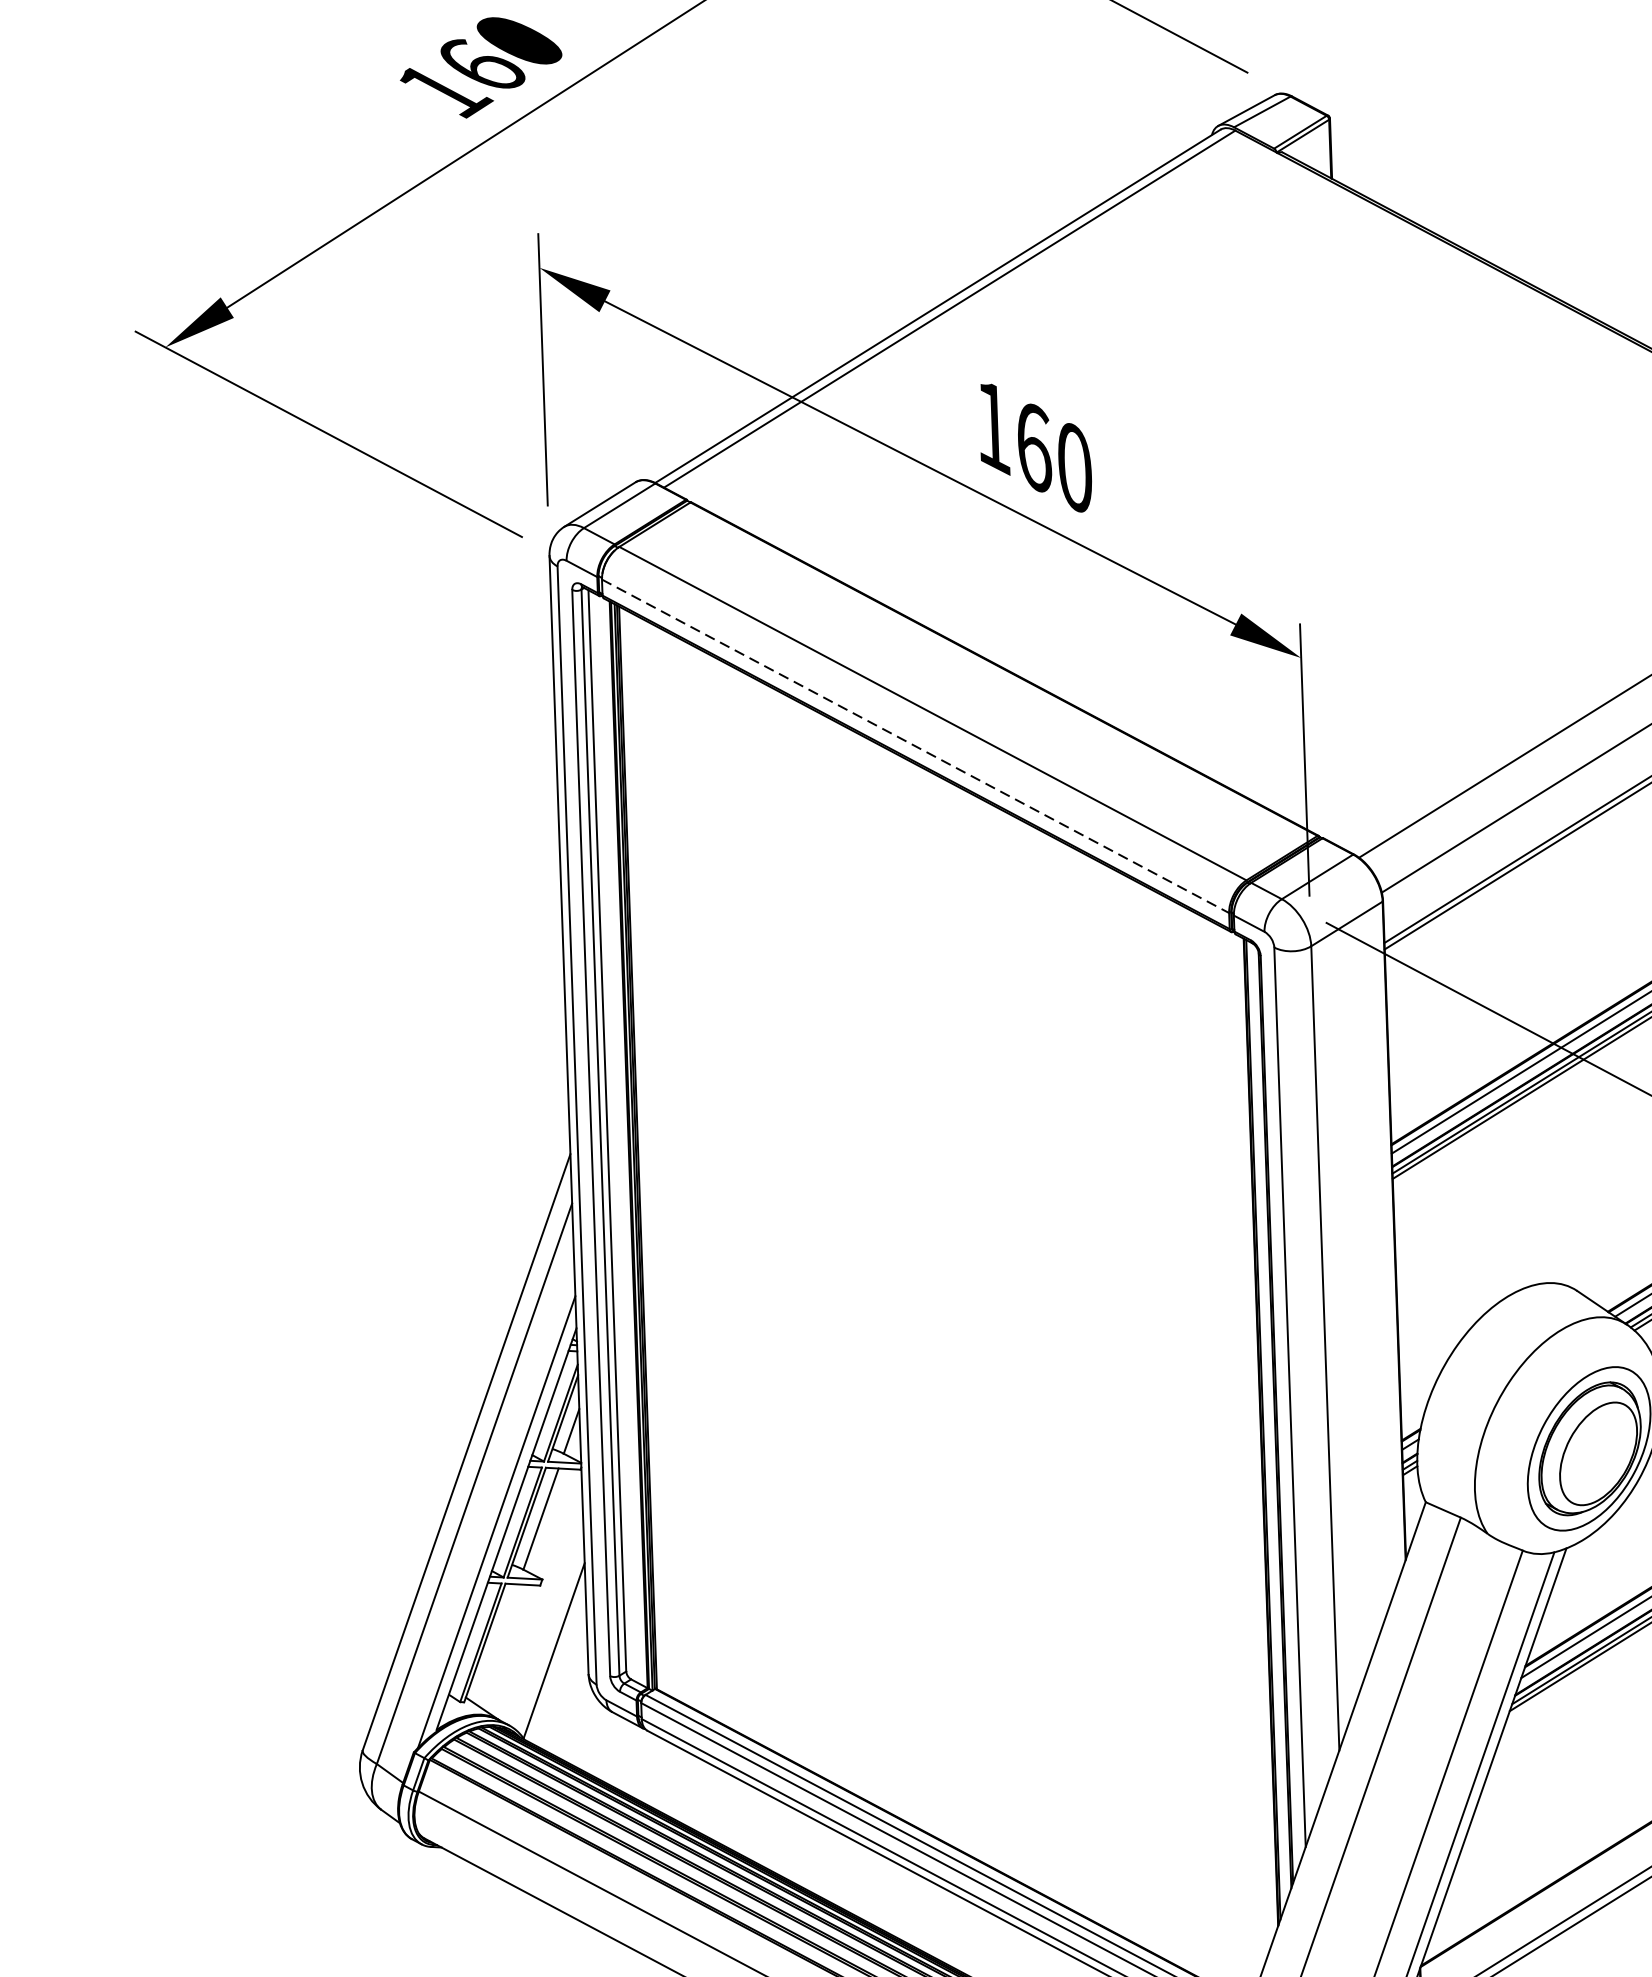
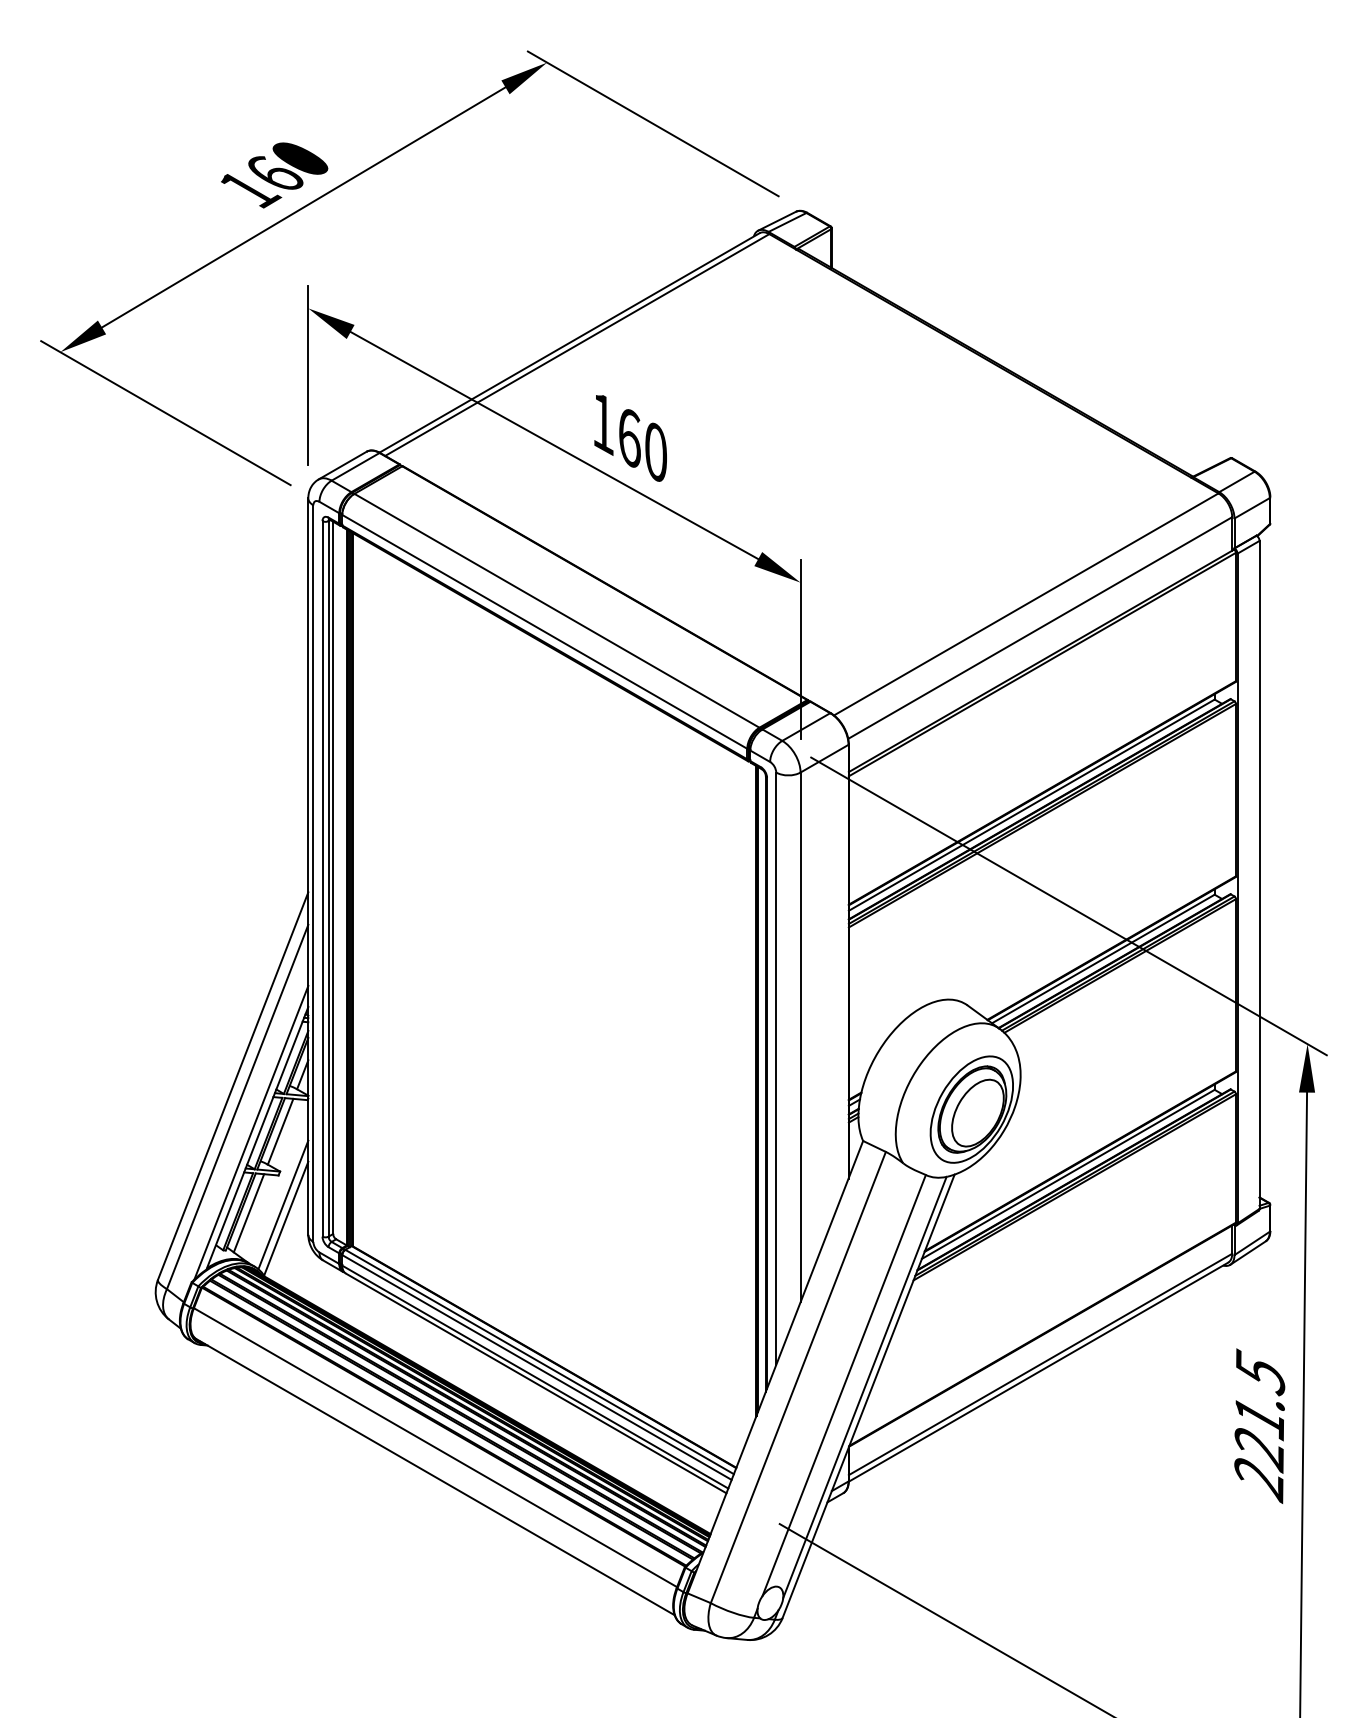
line: (915, 745) -> (544, 631), dashed -> solid
line: (549, 1629) -> (283, 1204), added
line: (496, 1644) -> (248, 1213), added

